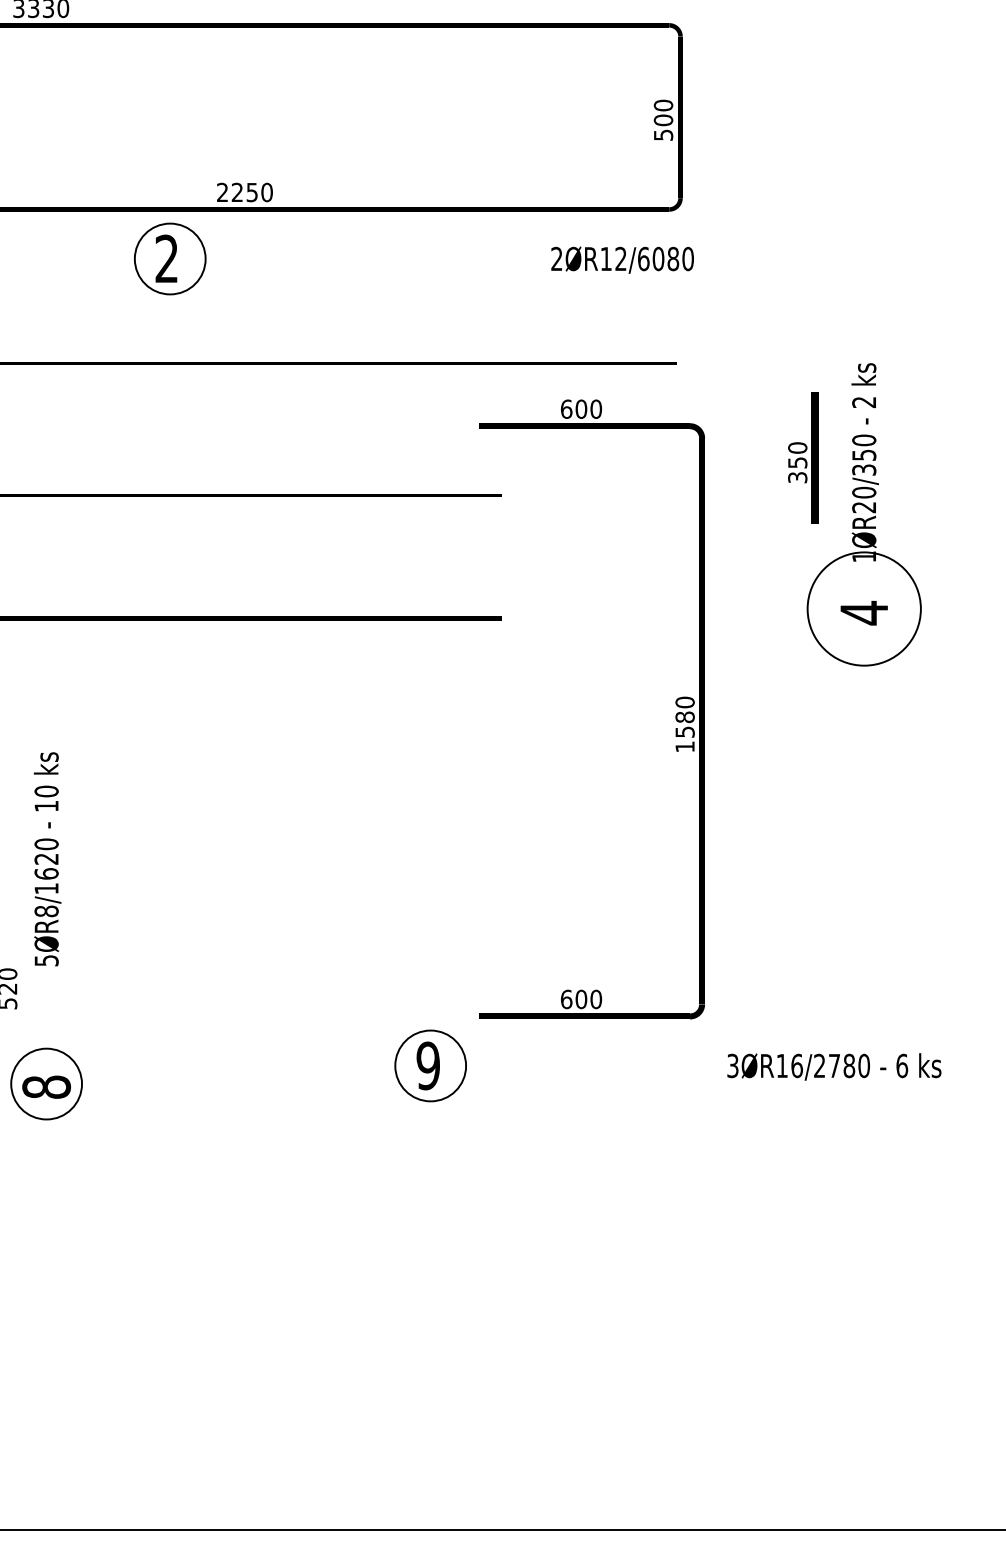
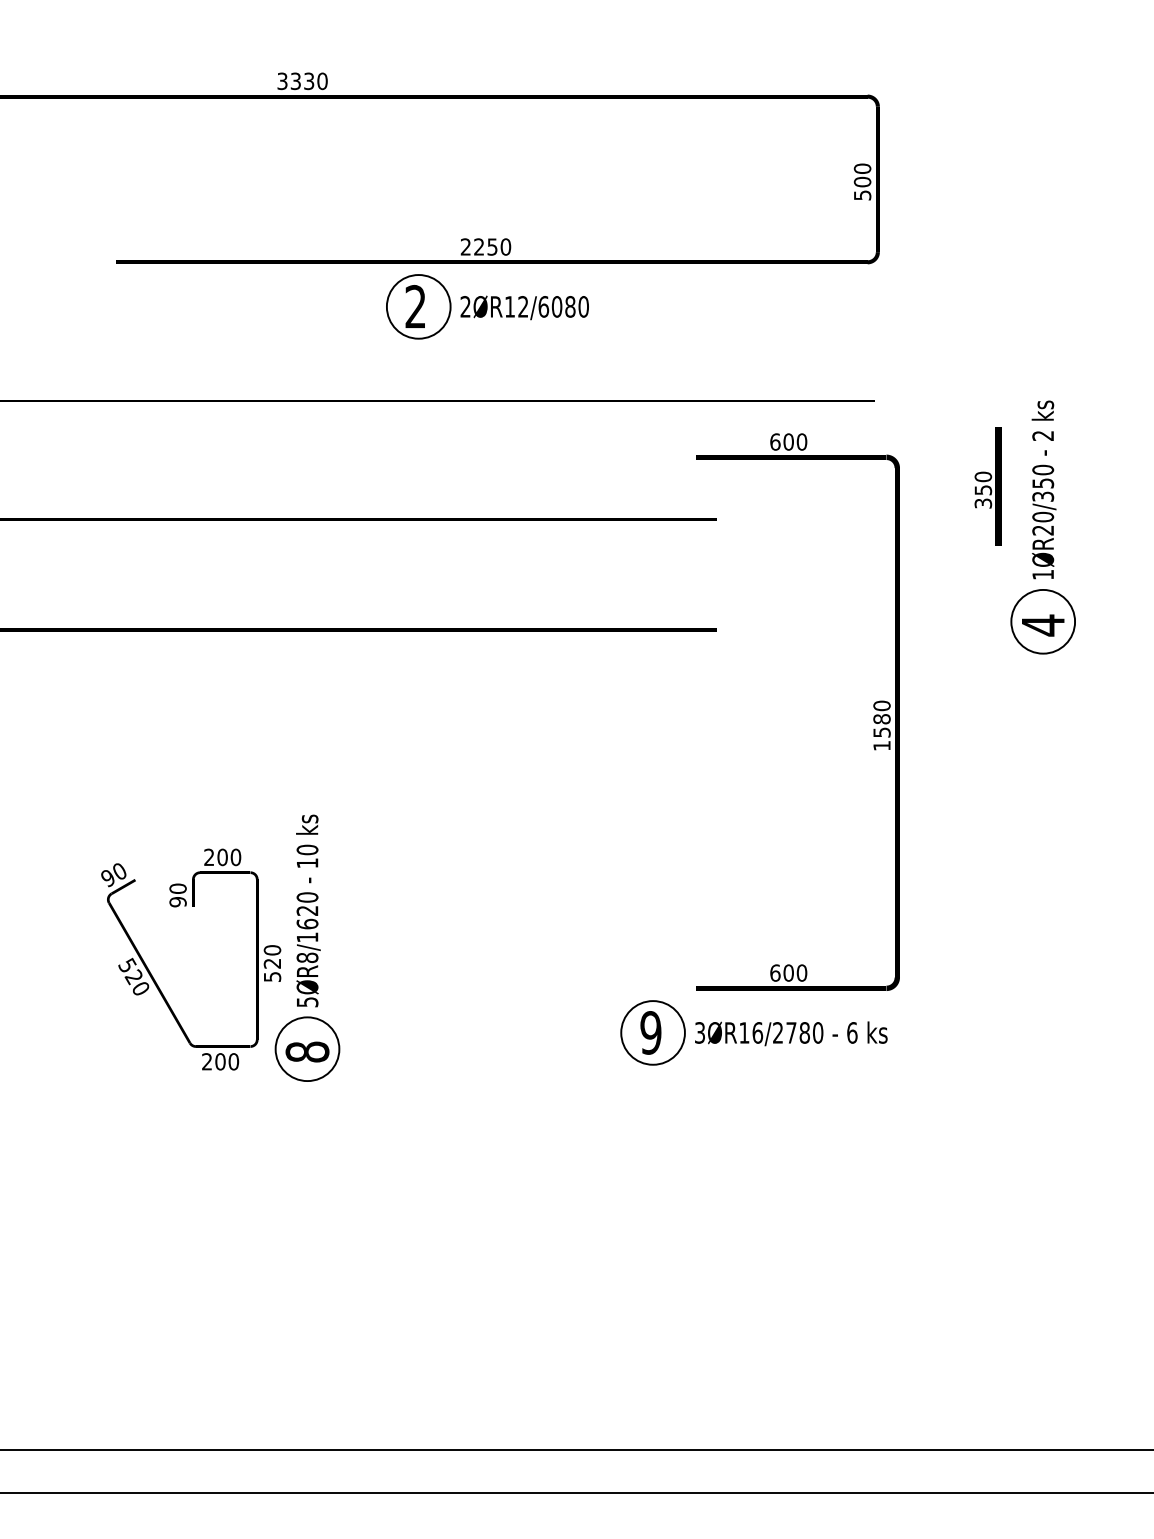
text: (622, 259) -> (524, 307), moved
circle: (864, 608) -> (1043, 621), size x0.62
text: (47, 858) -> (308, 910), moved
text: (834, 1066) -> (791, 1033), moved

